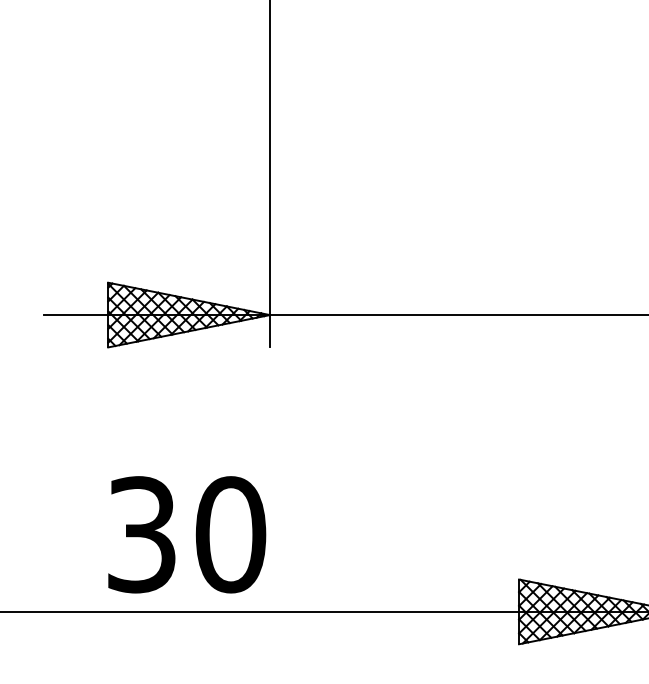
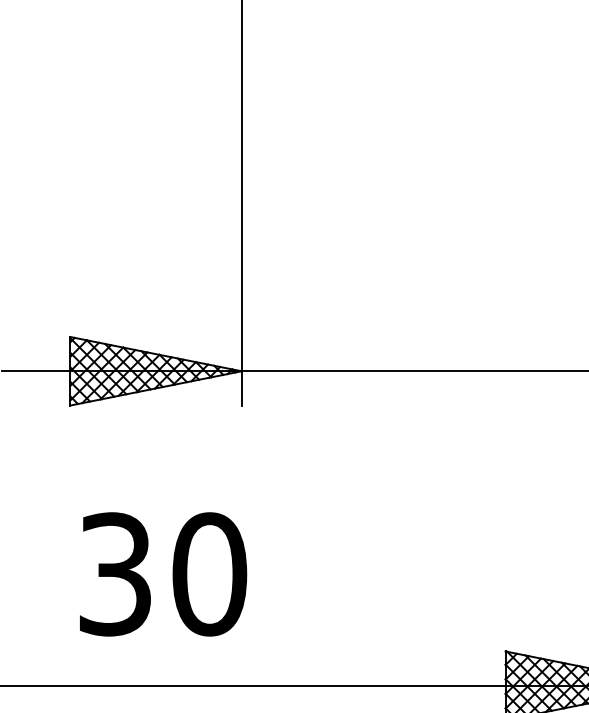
text: (187, 534) -> (163, 574), moved

